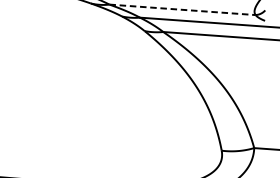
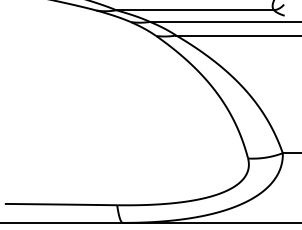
line: (182, 10) -> (195, 10), dashed -> solid

